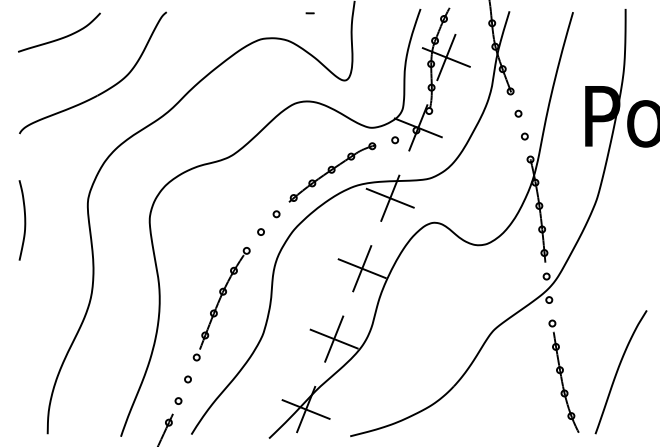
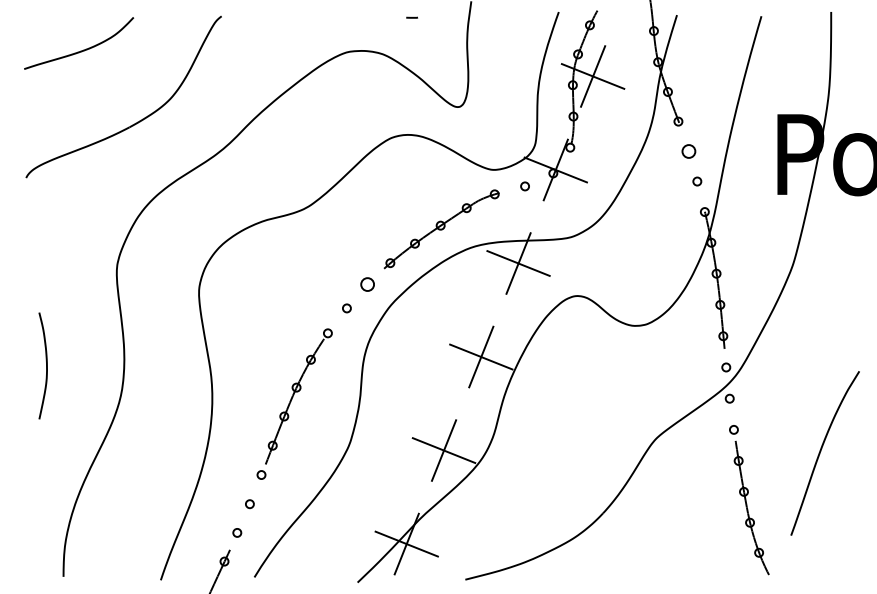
circle: (518, 113) -> (688, 150), size x1.6
circle: (276, 214) -> (367, 285), size x1.6
curve: (24, 220) -> (45, 366), moved
curve: (618, 371) -> (821, 452), moved

